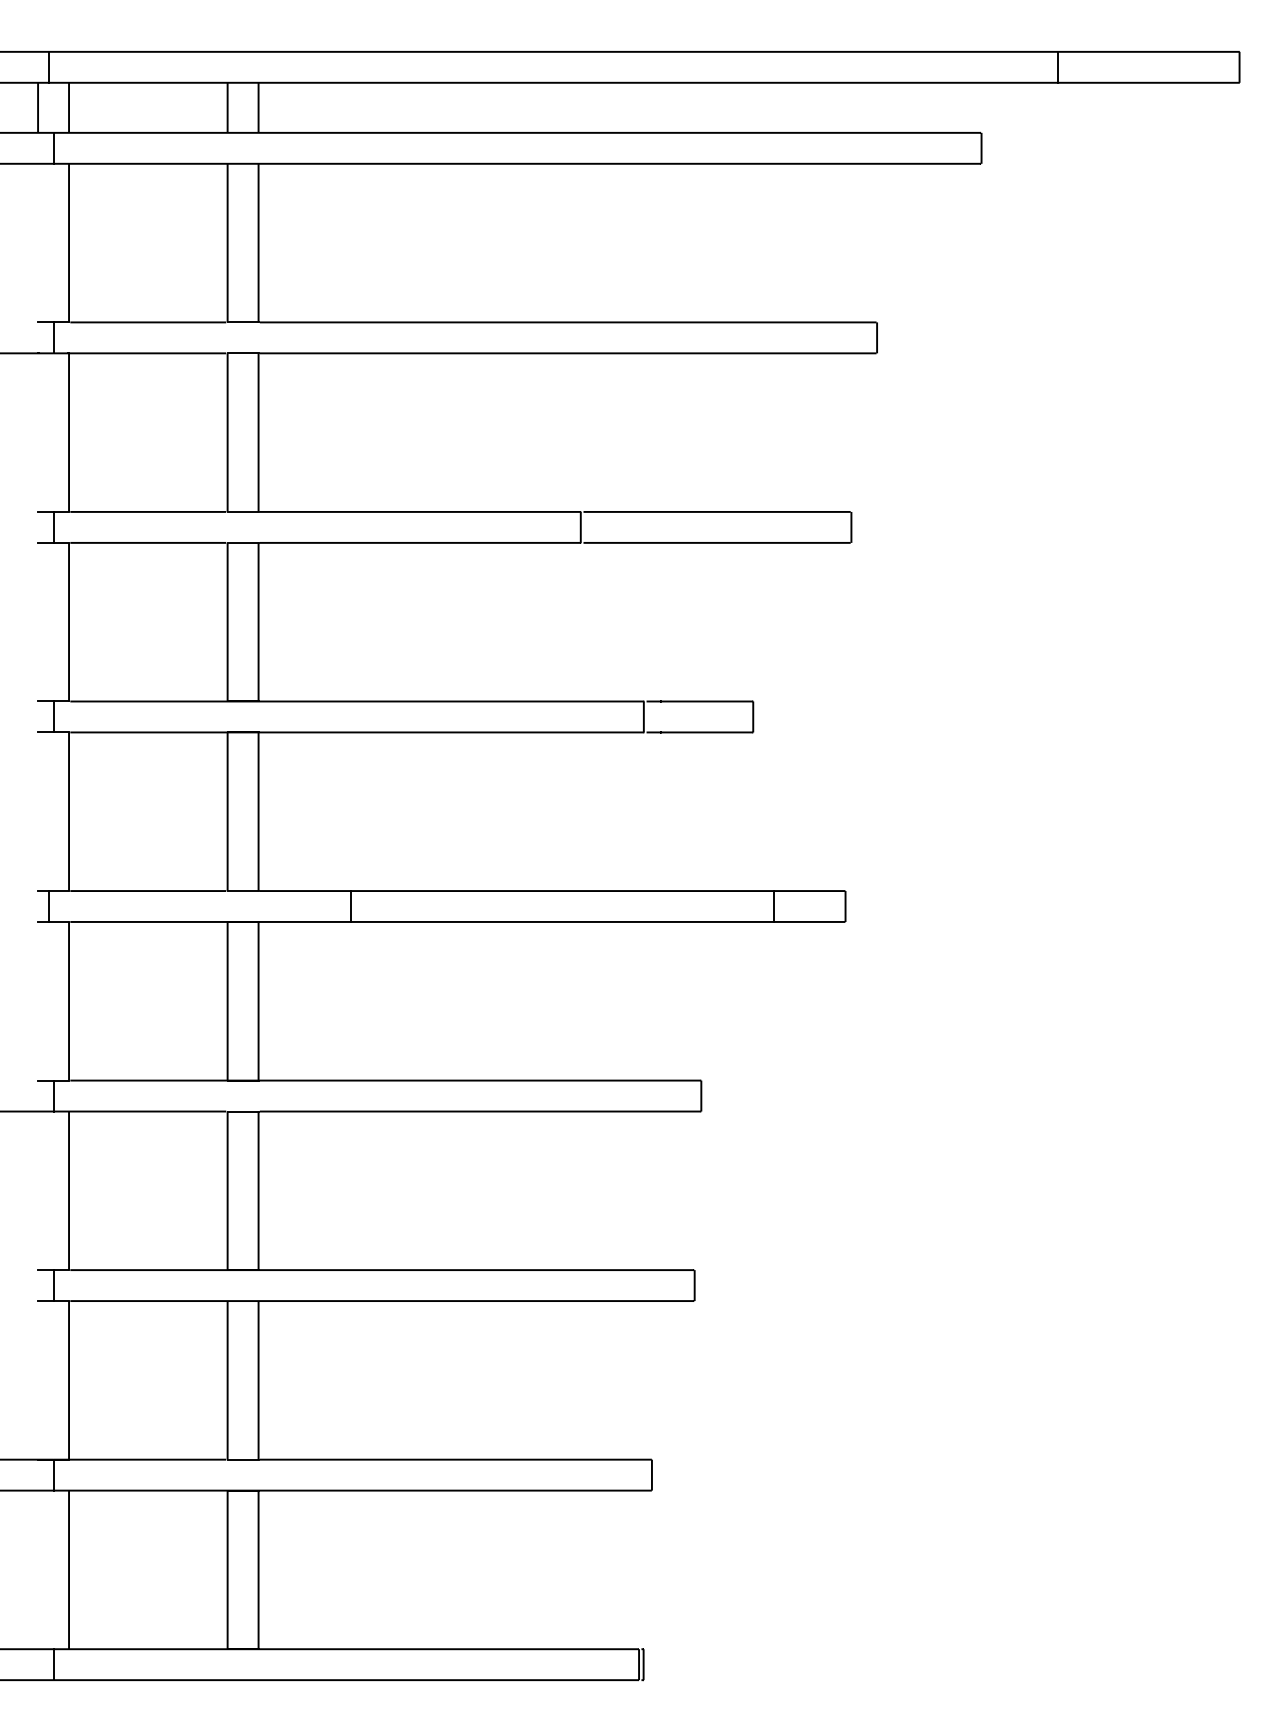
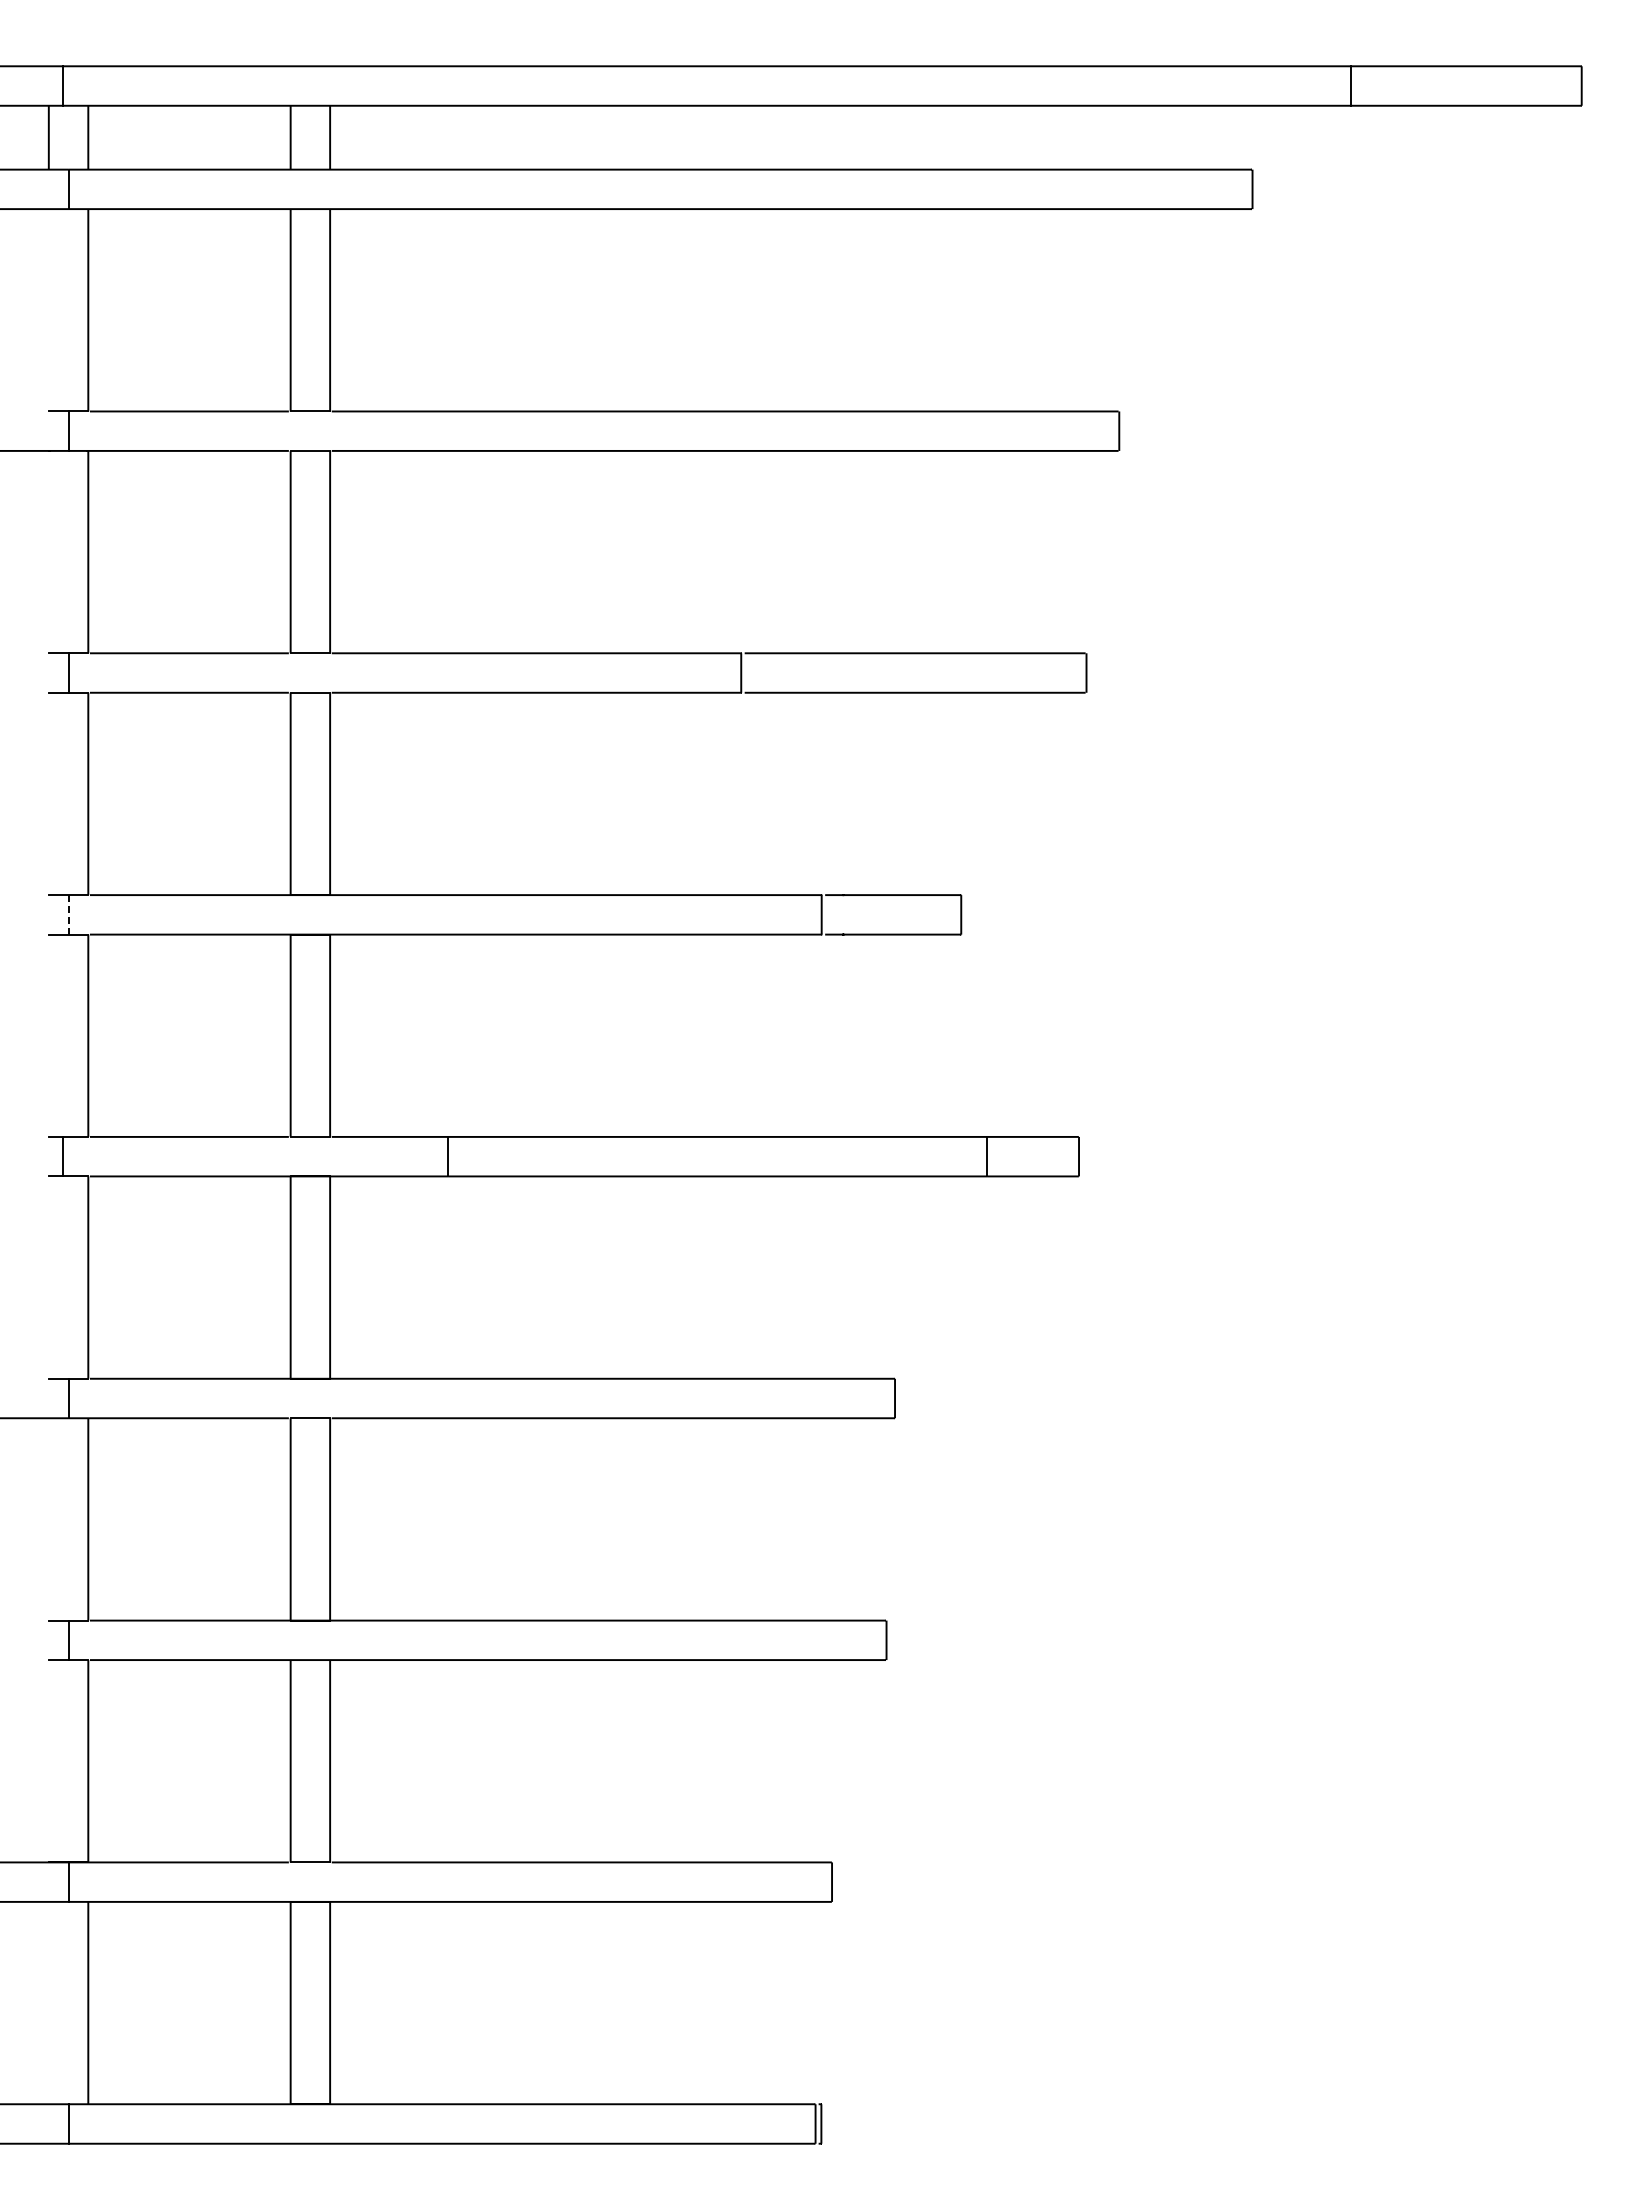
line: (53, 716) -> (68, 914), solid -> dashed

